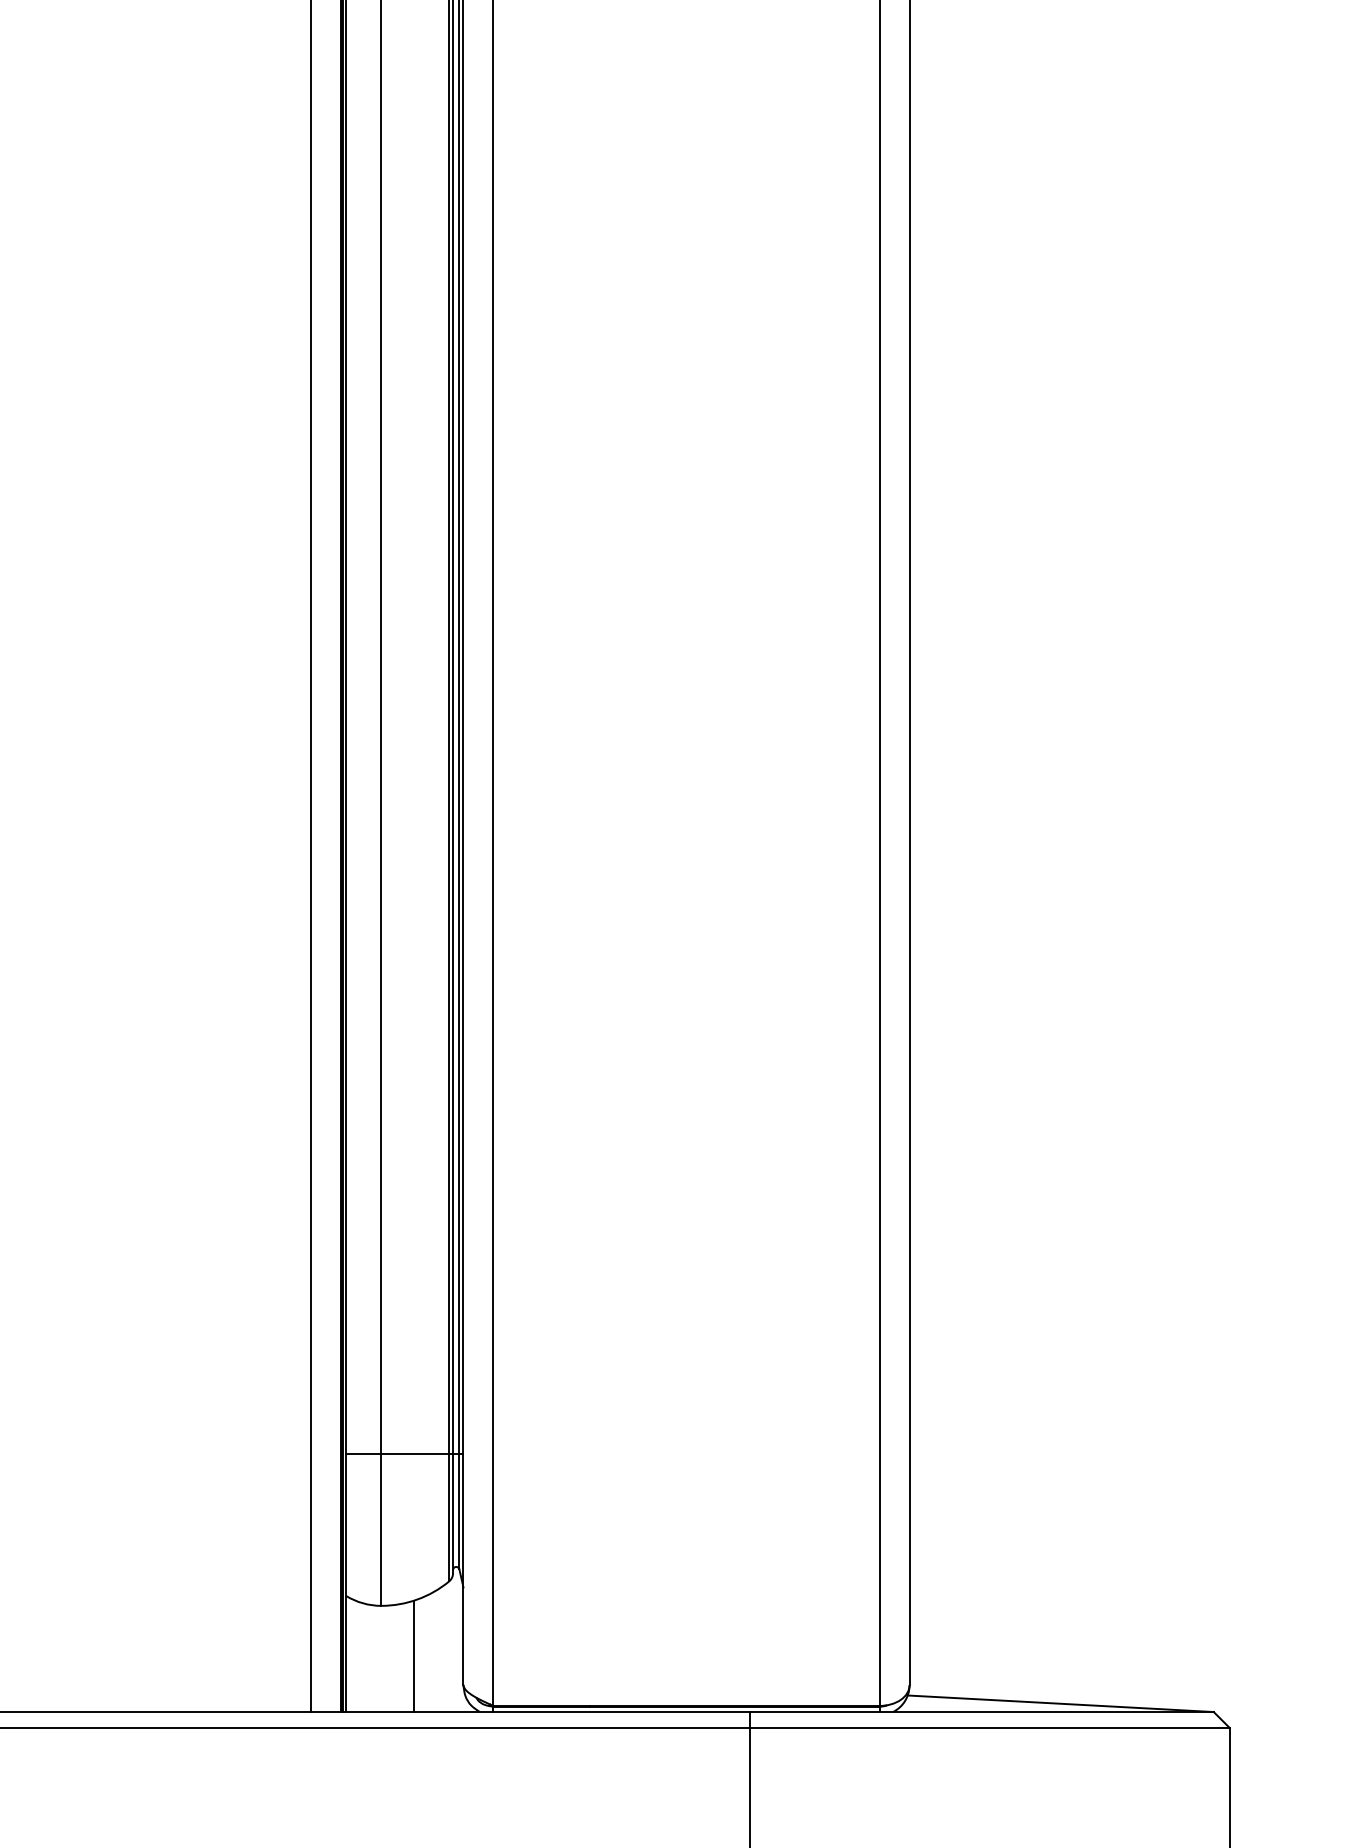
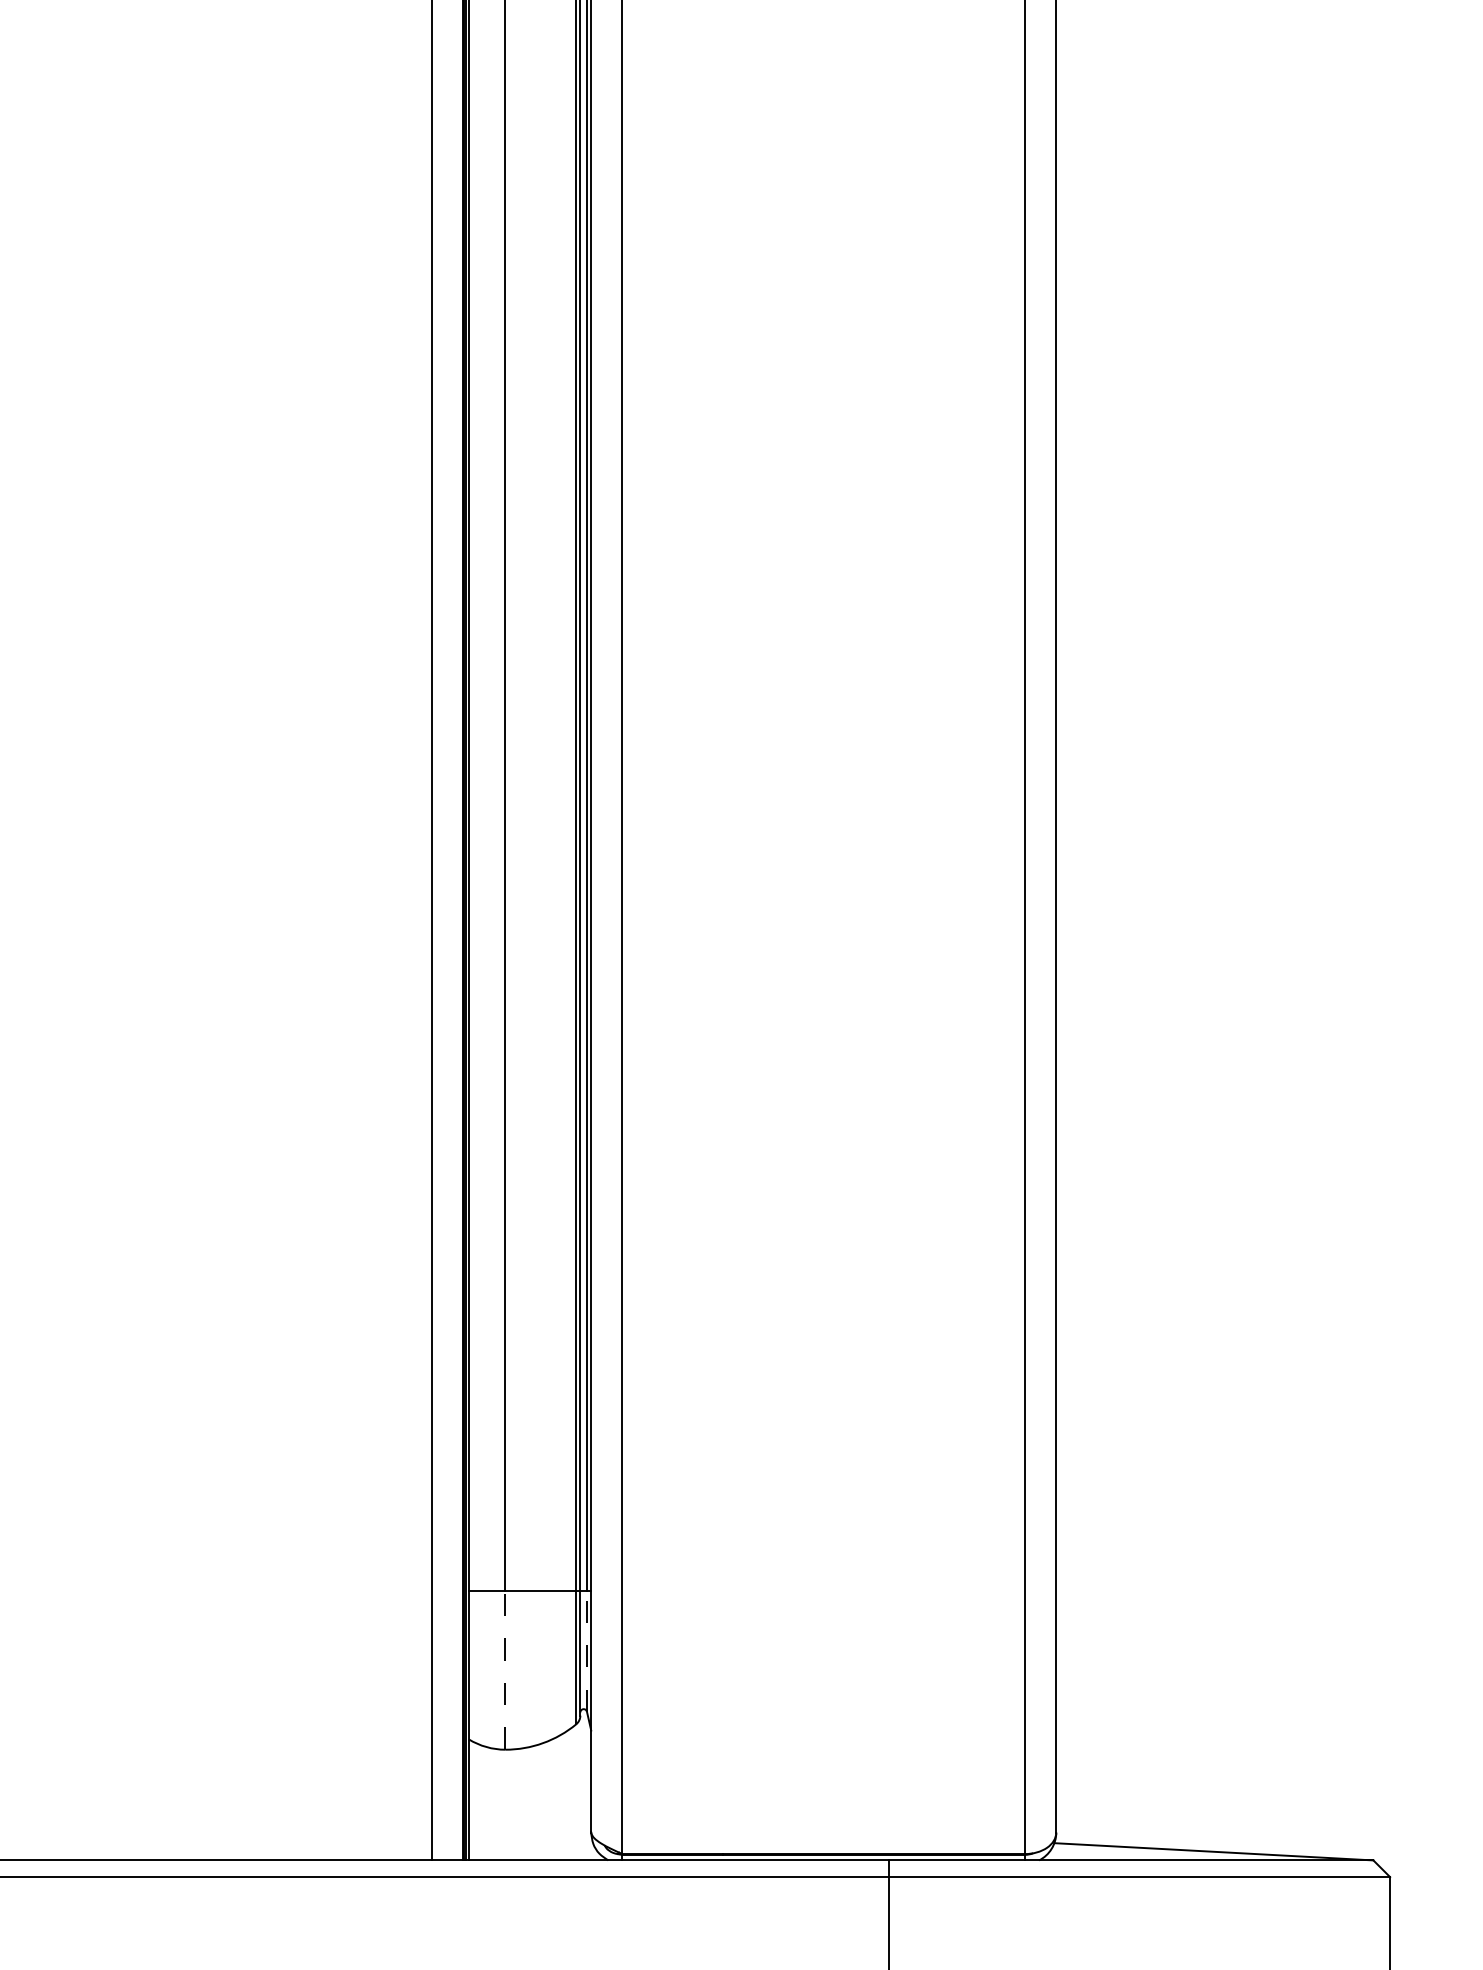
line: (458, 1510) -> (586, 1650), solid -> dashed
line: (381, 1528) -> (505, 1669), solid -> dashed
line: (414, 1656) -> (540, 1802), removed

